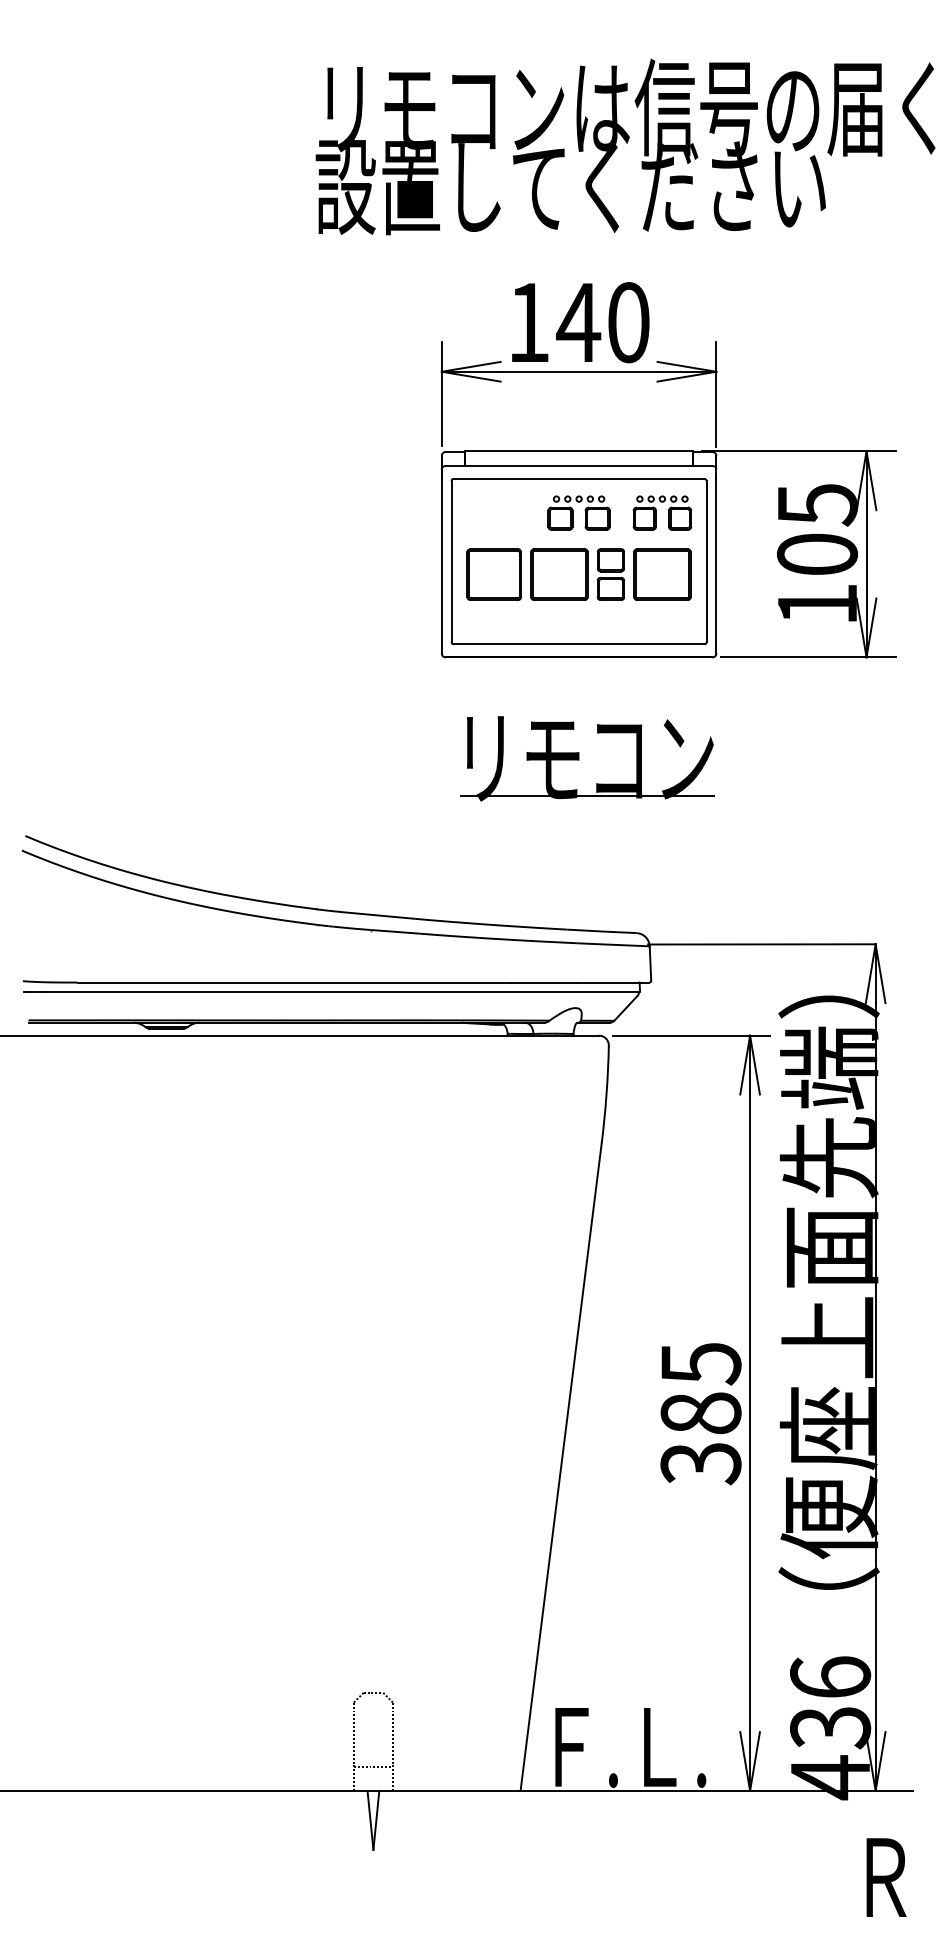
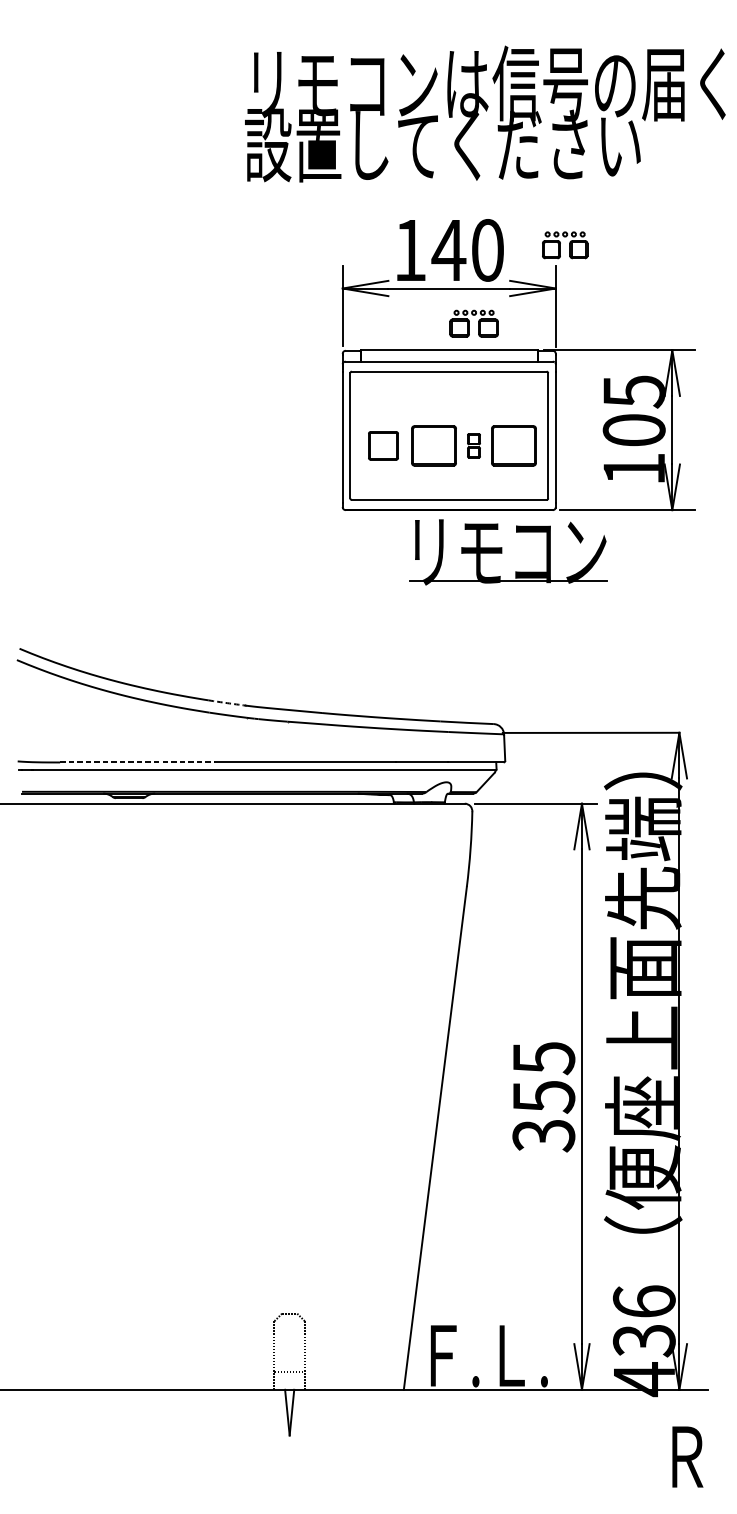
part: (578, 512) -> (473, 323), moved
part: (662, 512) -> (565, 244), moved
part: (494, 574) -> (383, 445), size x0.7
part: (610, 574) -> (473, 445), size x0.6
part: (579, 758) -> (502, 552), moved
arc: (292, 906) -> (226, 703), solid -> dashed
line: (178, 982) -> (138, 762), solid -> dashed
text: (700, 1413) -> (543, 1096), 385 -> 355

